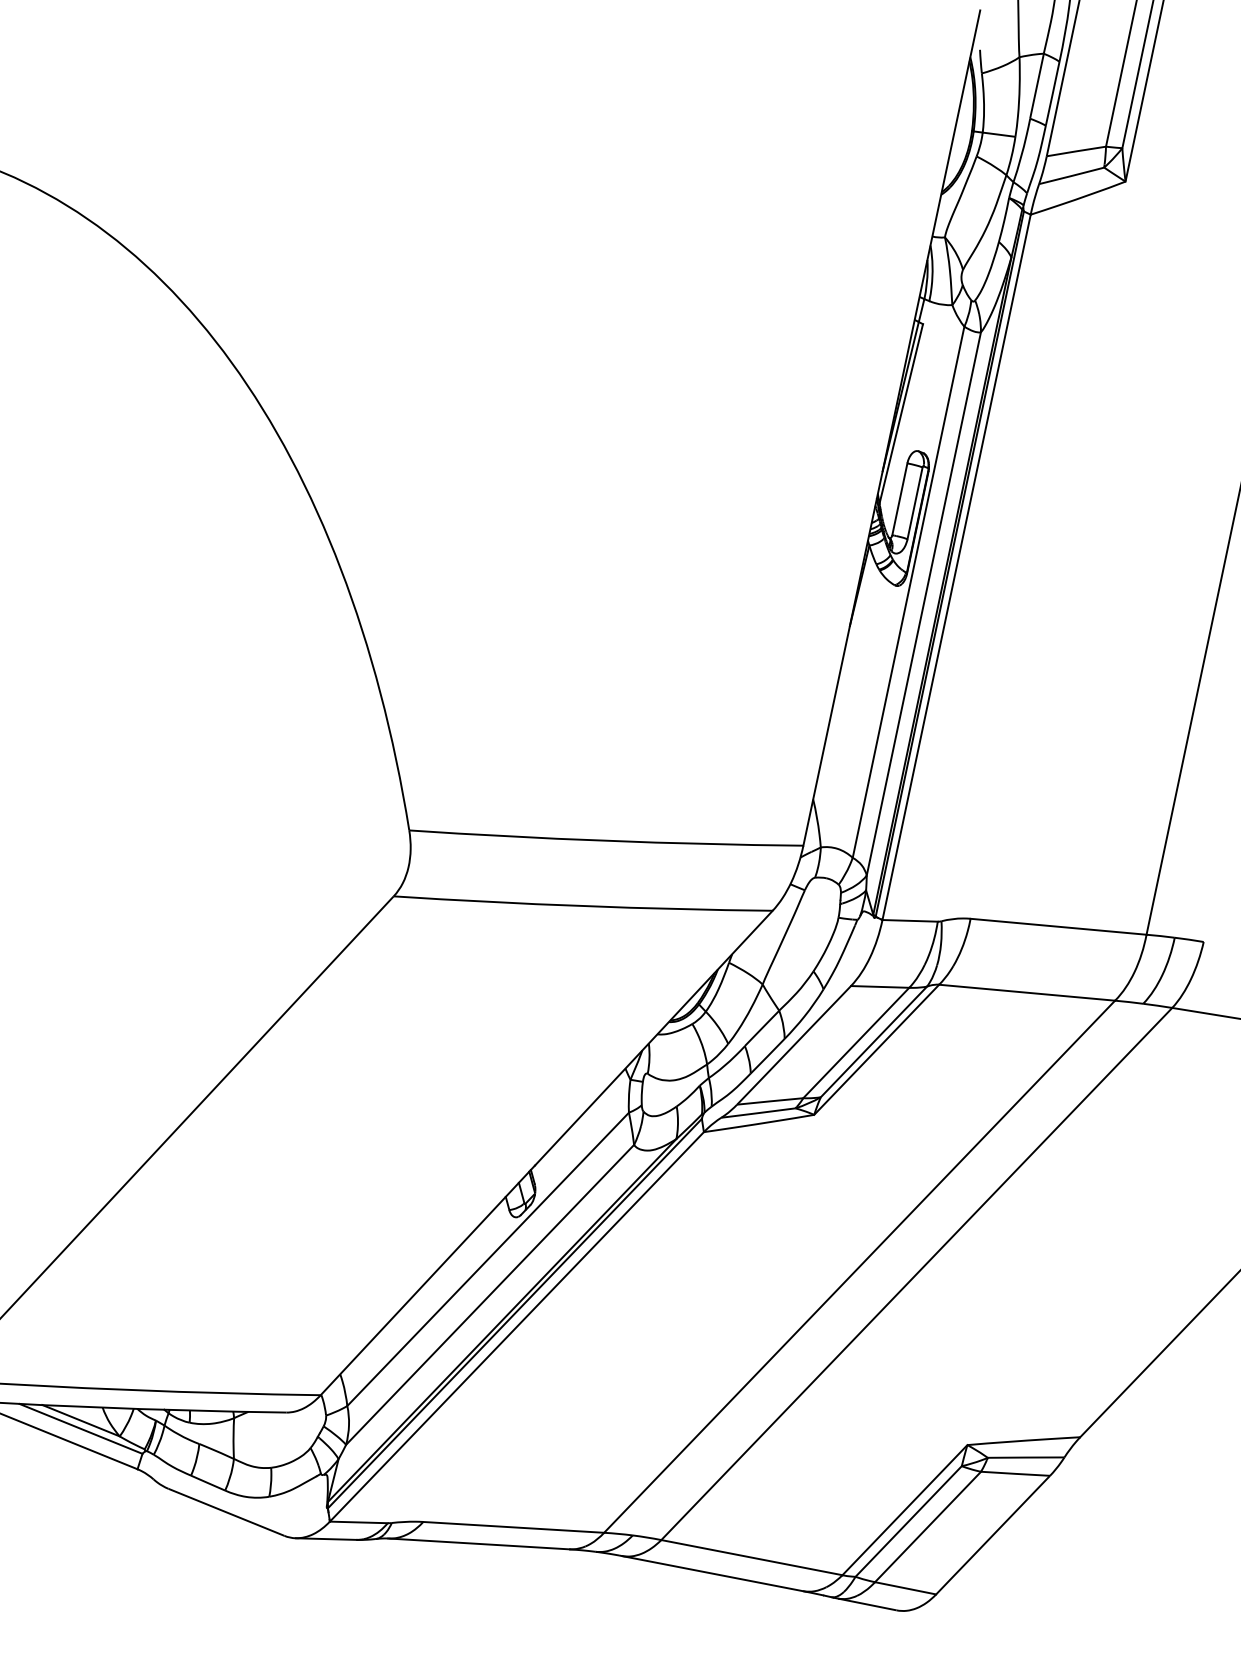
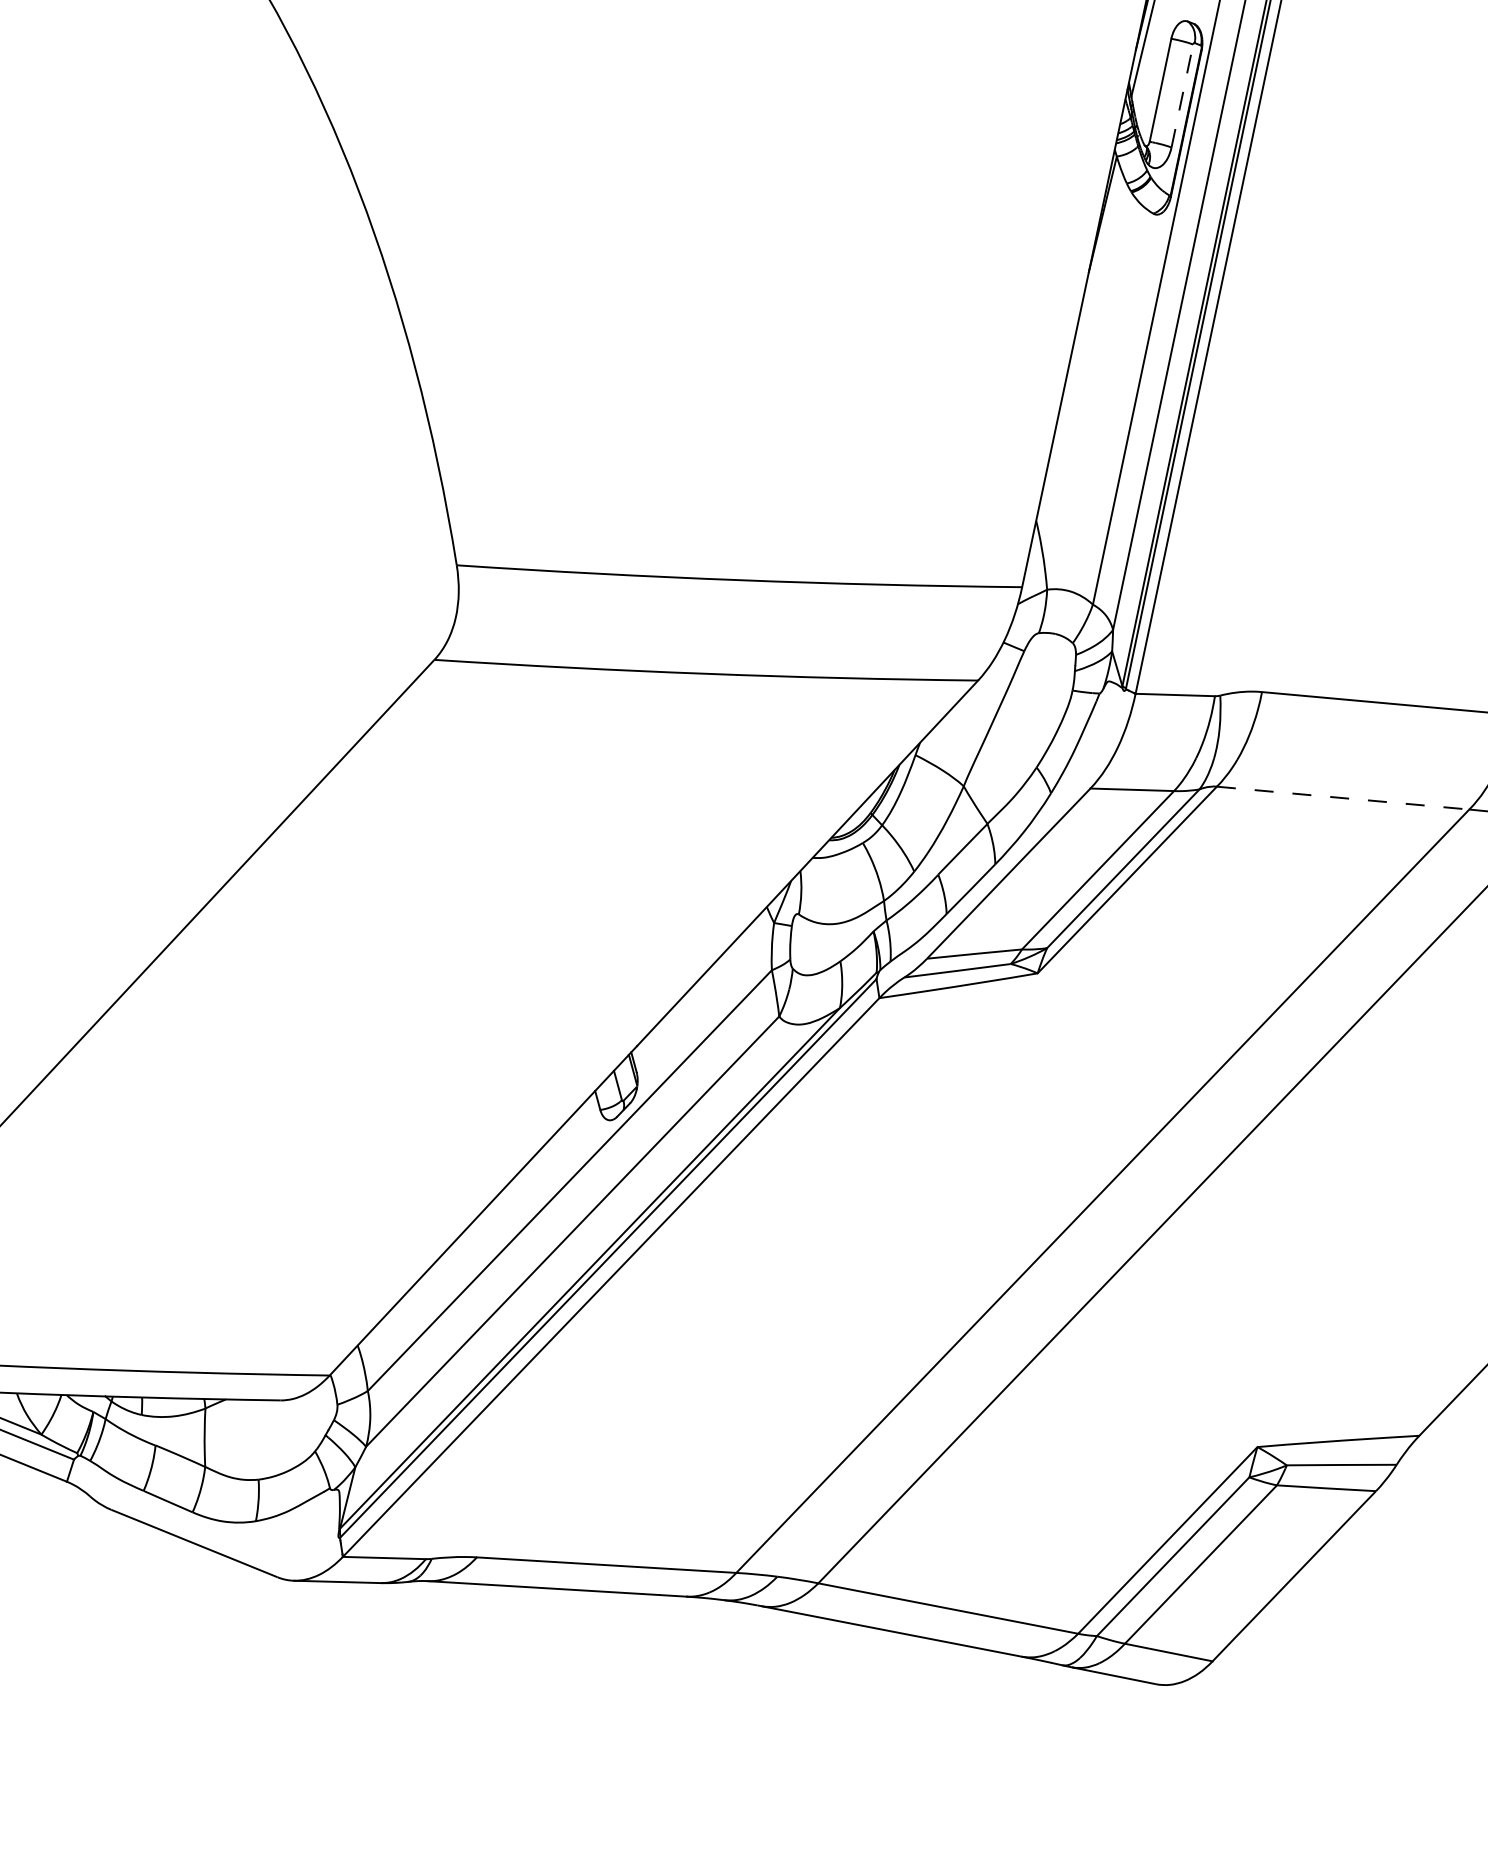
line: (915, 503) -> (1182, 96), solid -> dashed
line: (1027, 992) -> (1343, 797), solid -> dashed

